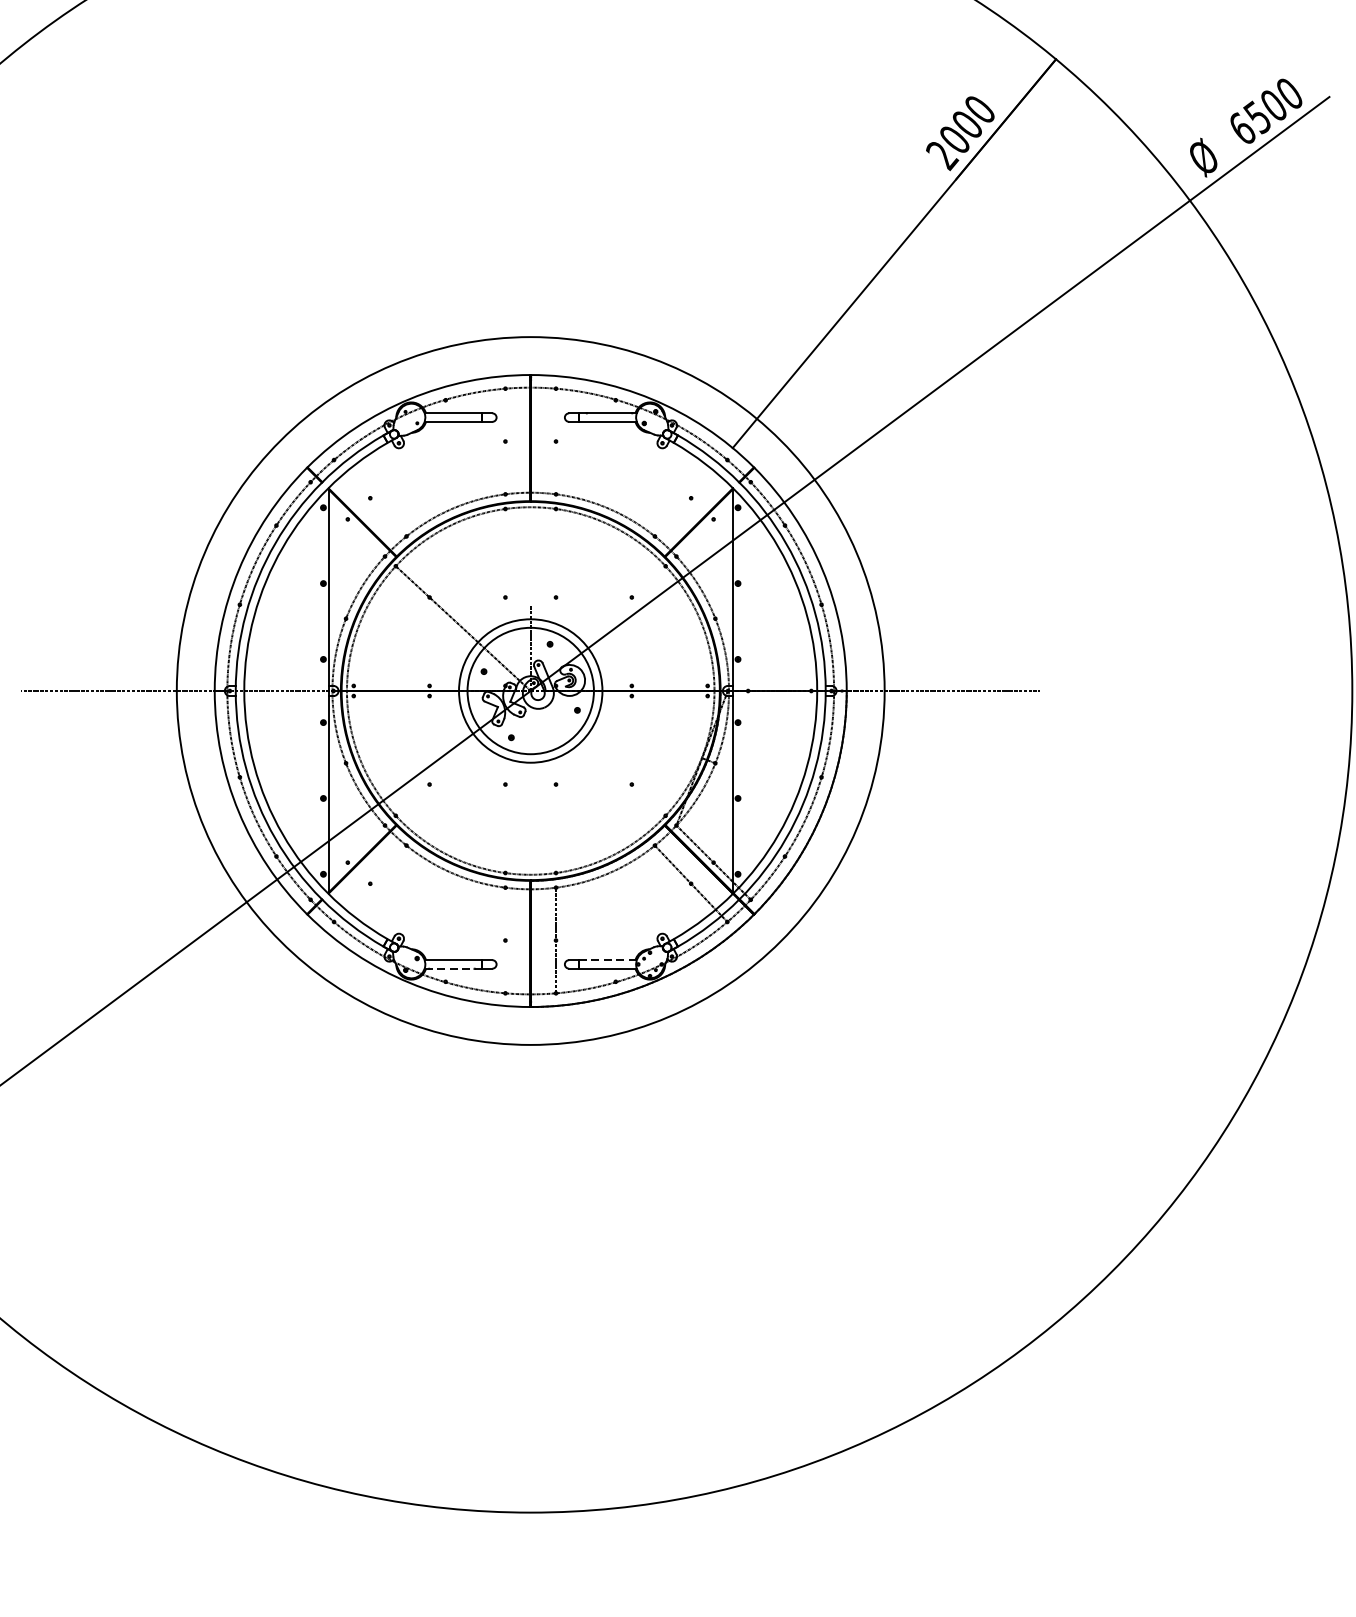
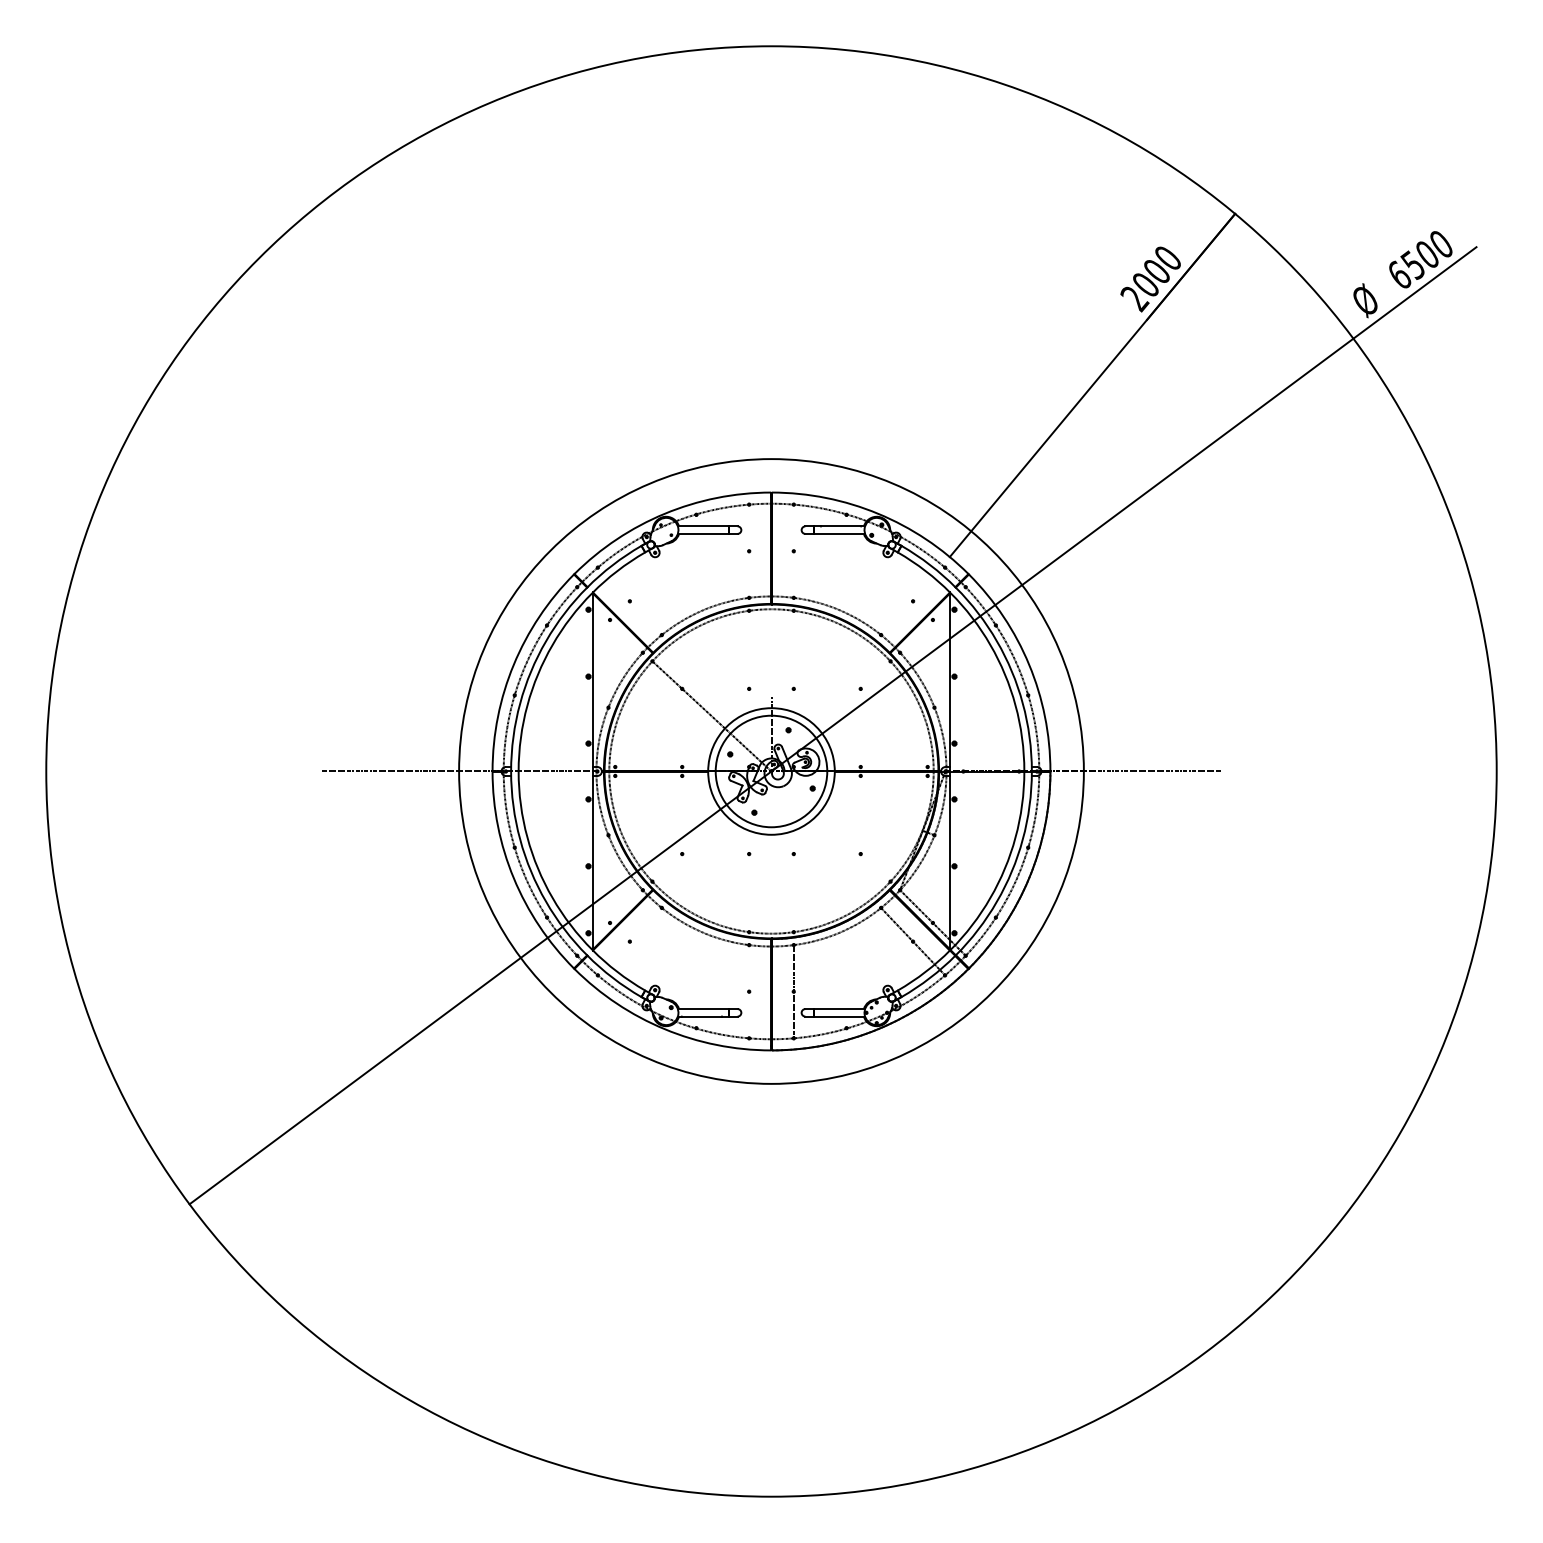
line: (607, 960) -> (839, 1009), dashed -> solid
line: (453, 968) -> (703, 1016), dashed -> solid

